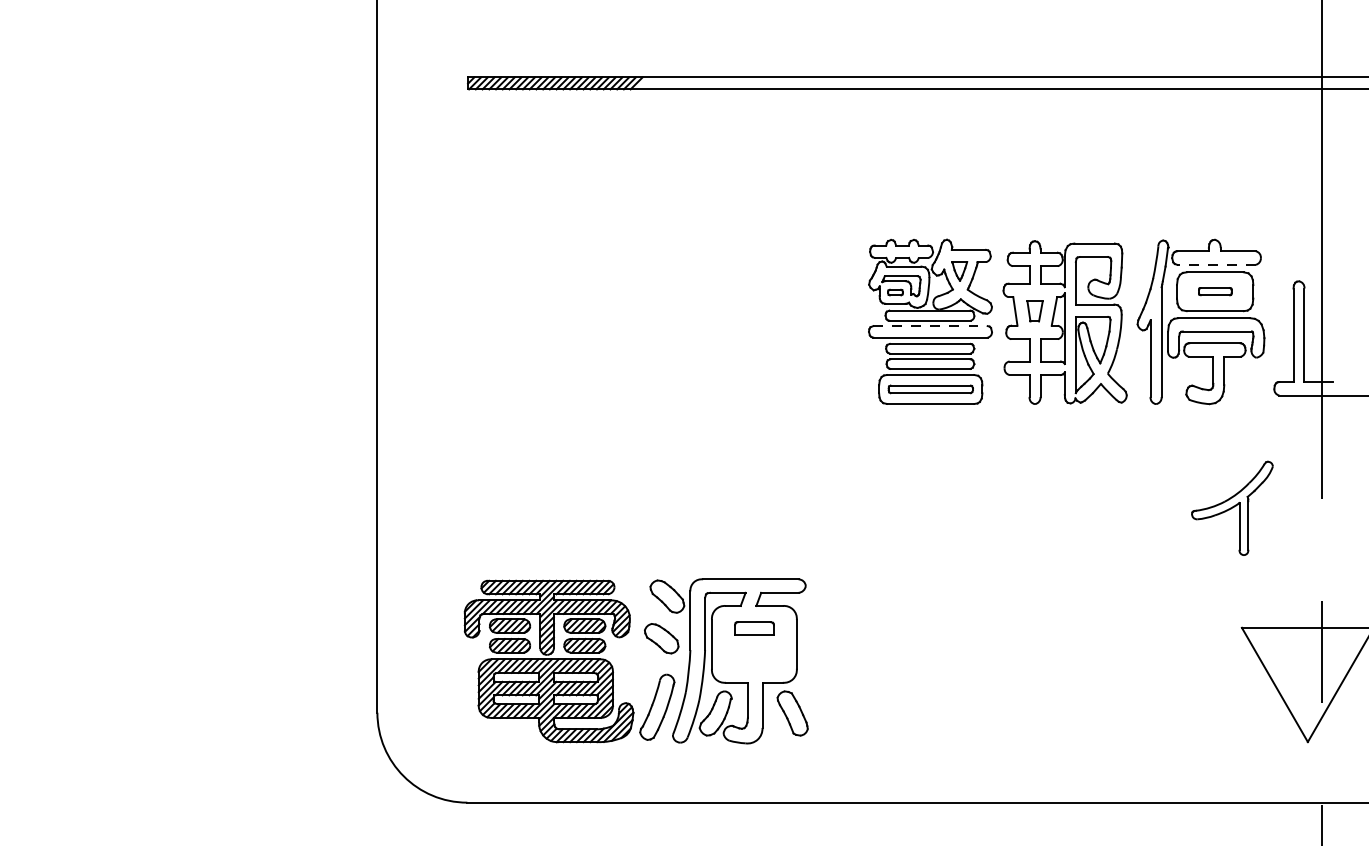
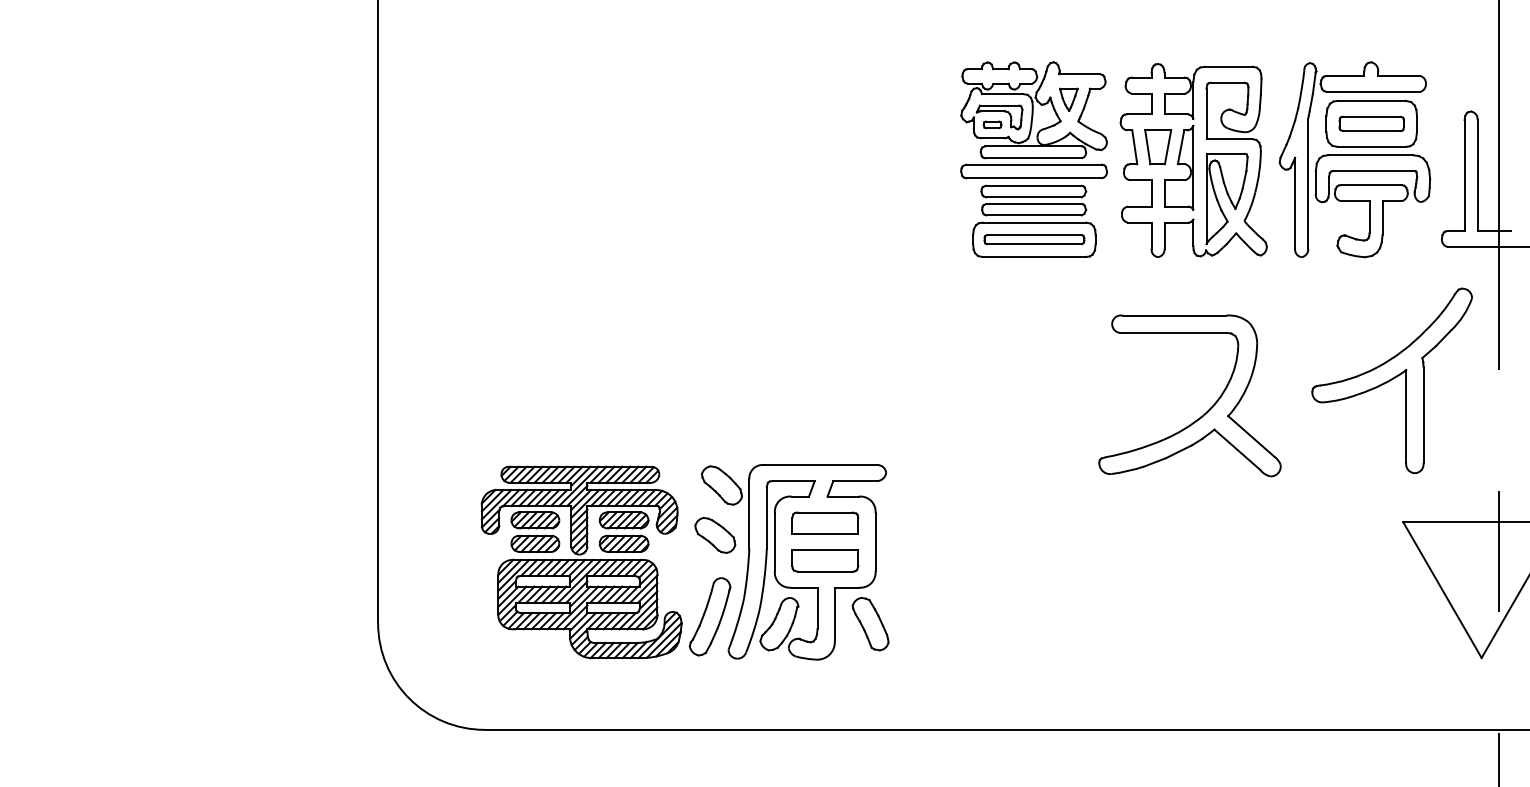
line: (1216, 264) -> (1373, 91), dashed -> solid
part: (1215, 291) -> (1372, 123), size x1.67
part: (1034, 311) -> (1157, 147), size x1.43
line: (931, 326) -> (1035, 165), dashed -> solid
part: (1232, 508) -> (1392, 380), size x1.67
part: (1071, 537) -> (1201, 415), added
part: (754, 628) -> (825, 523), size x1.43
part: (754, 660) -> (825, 561), added

